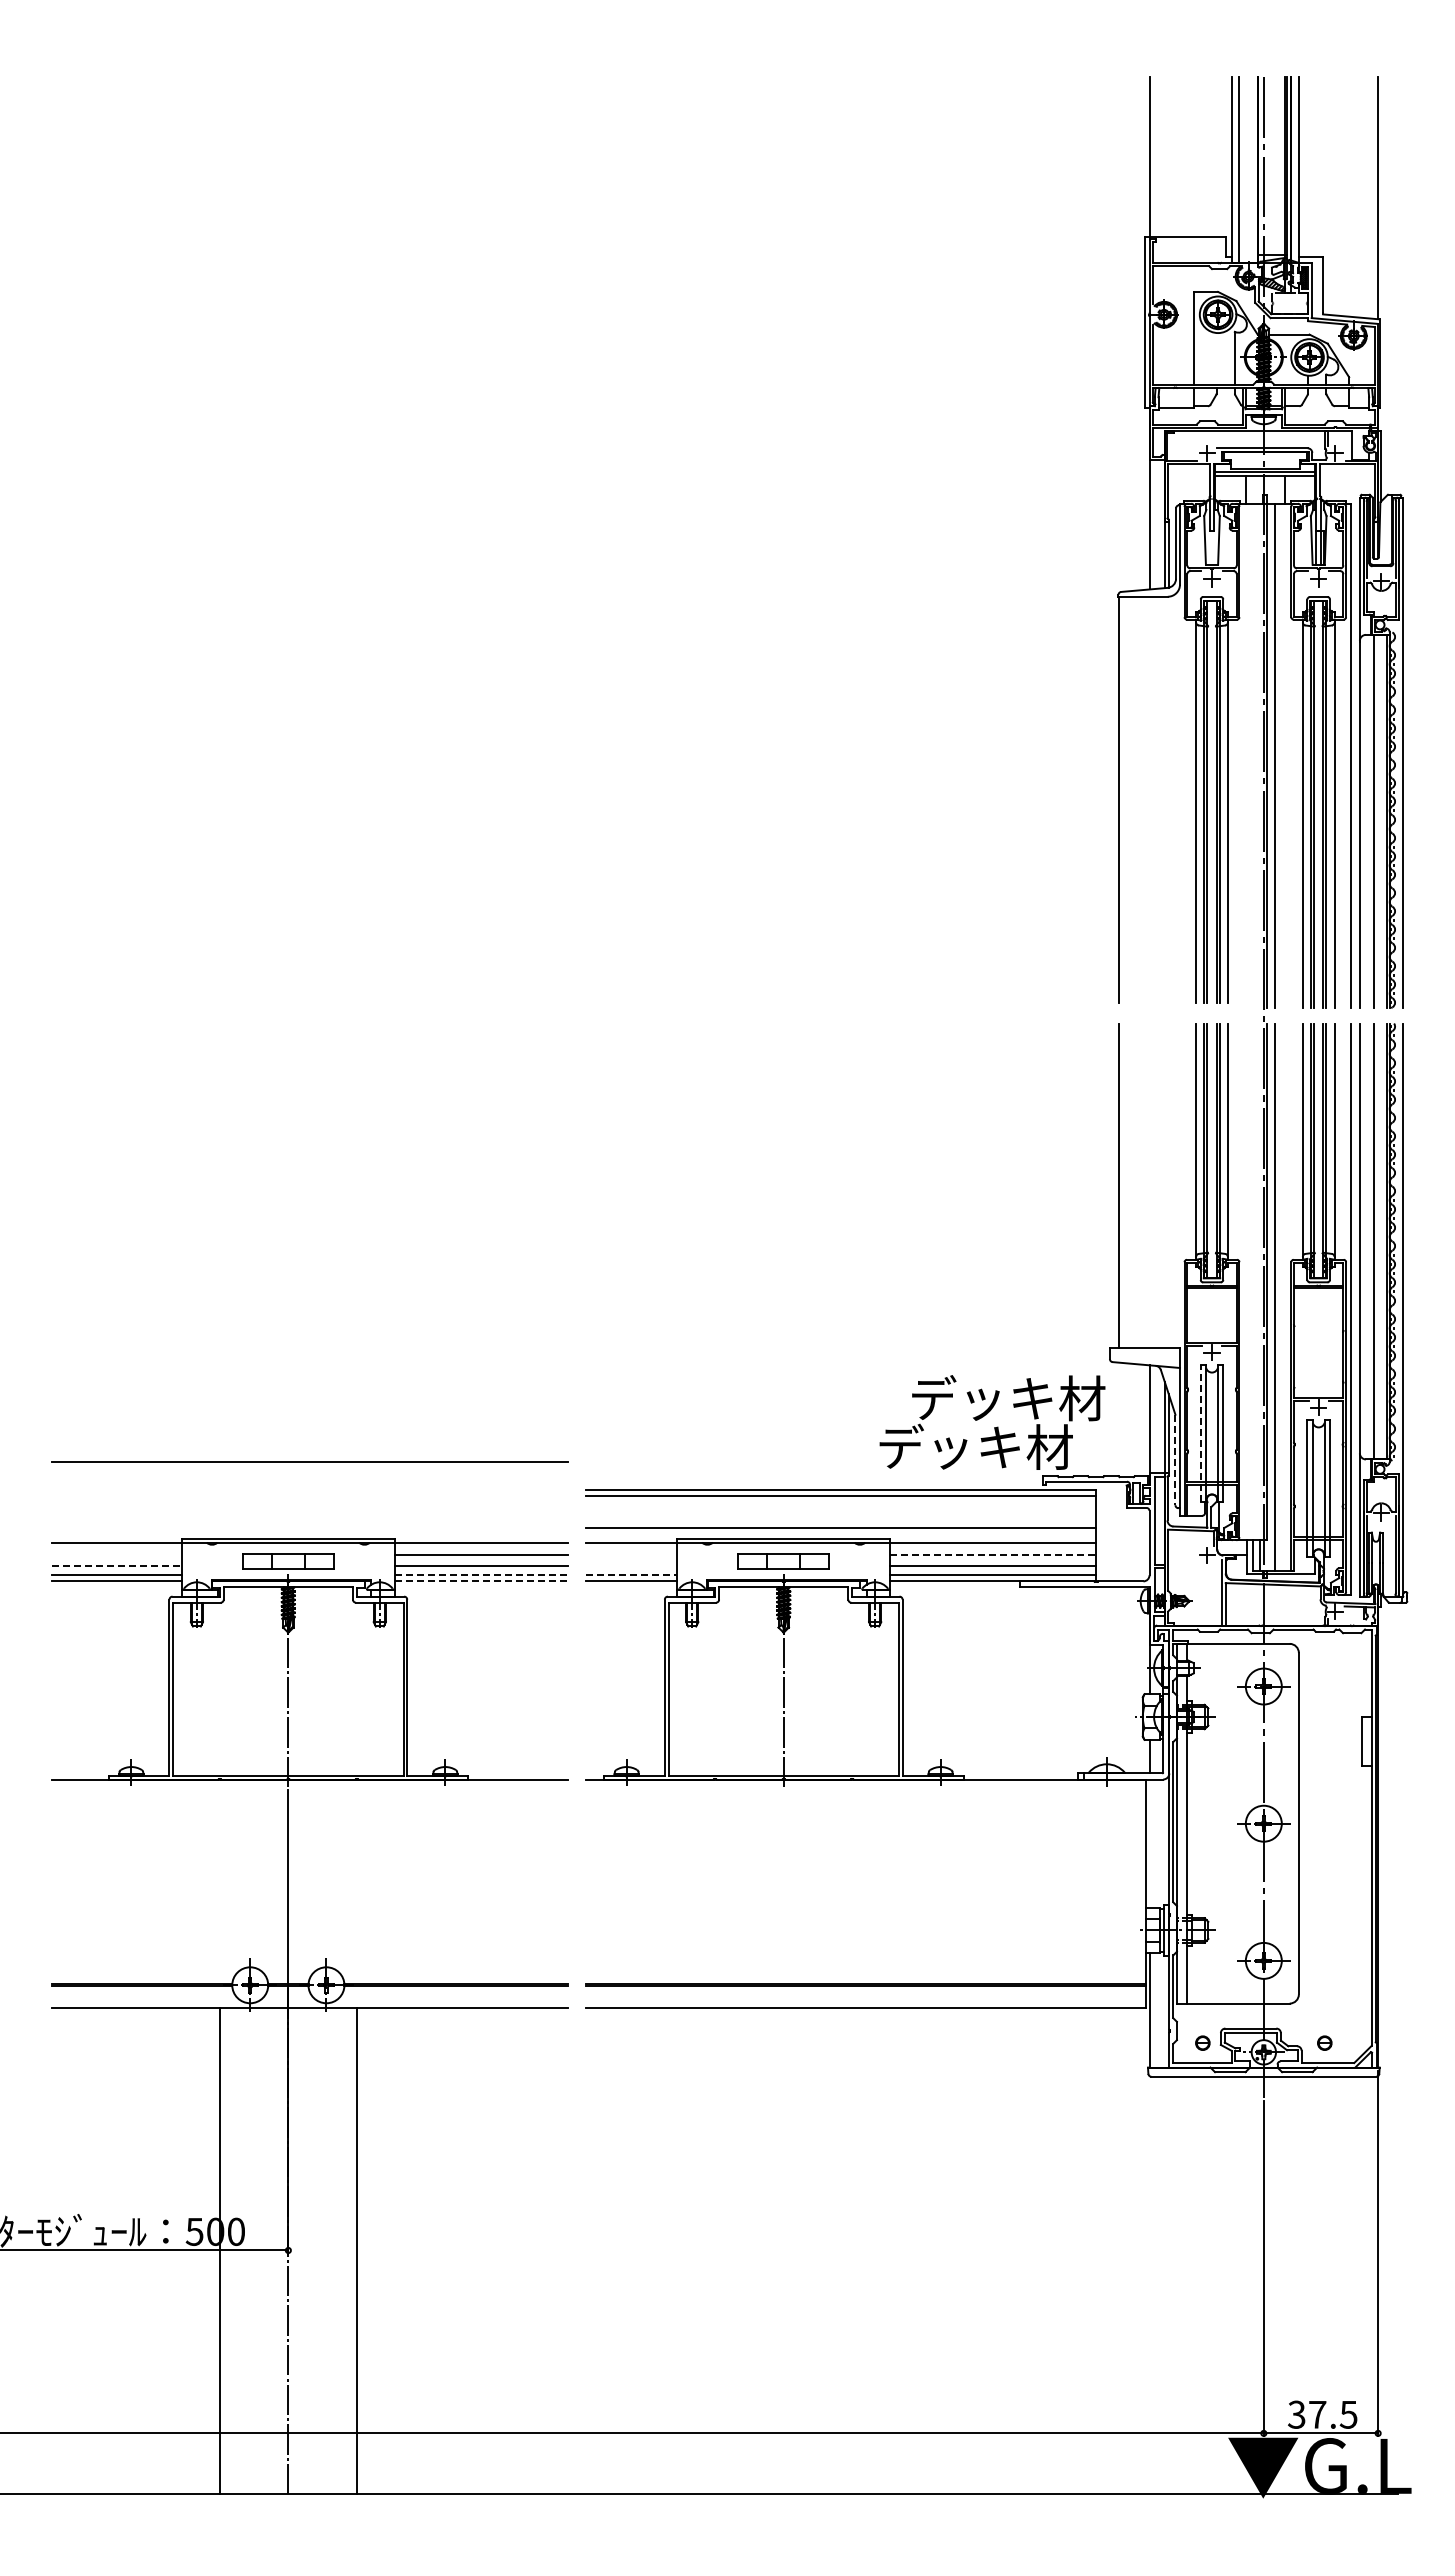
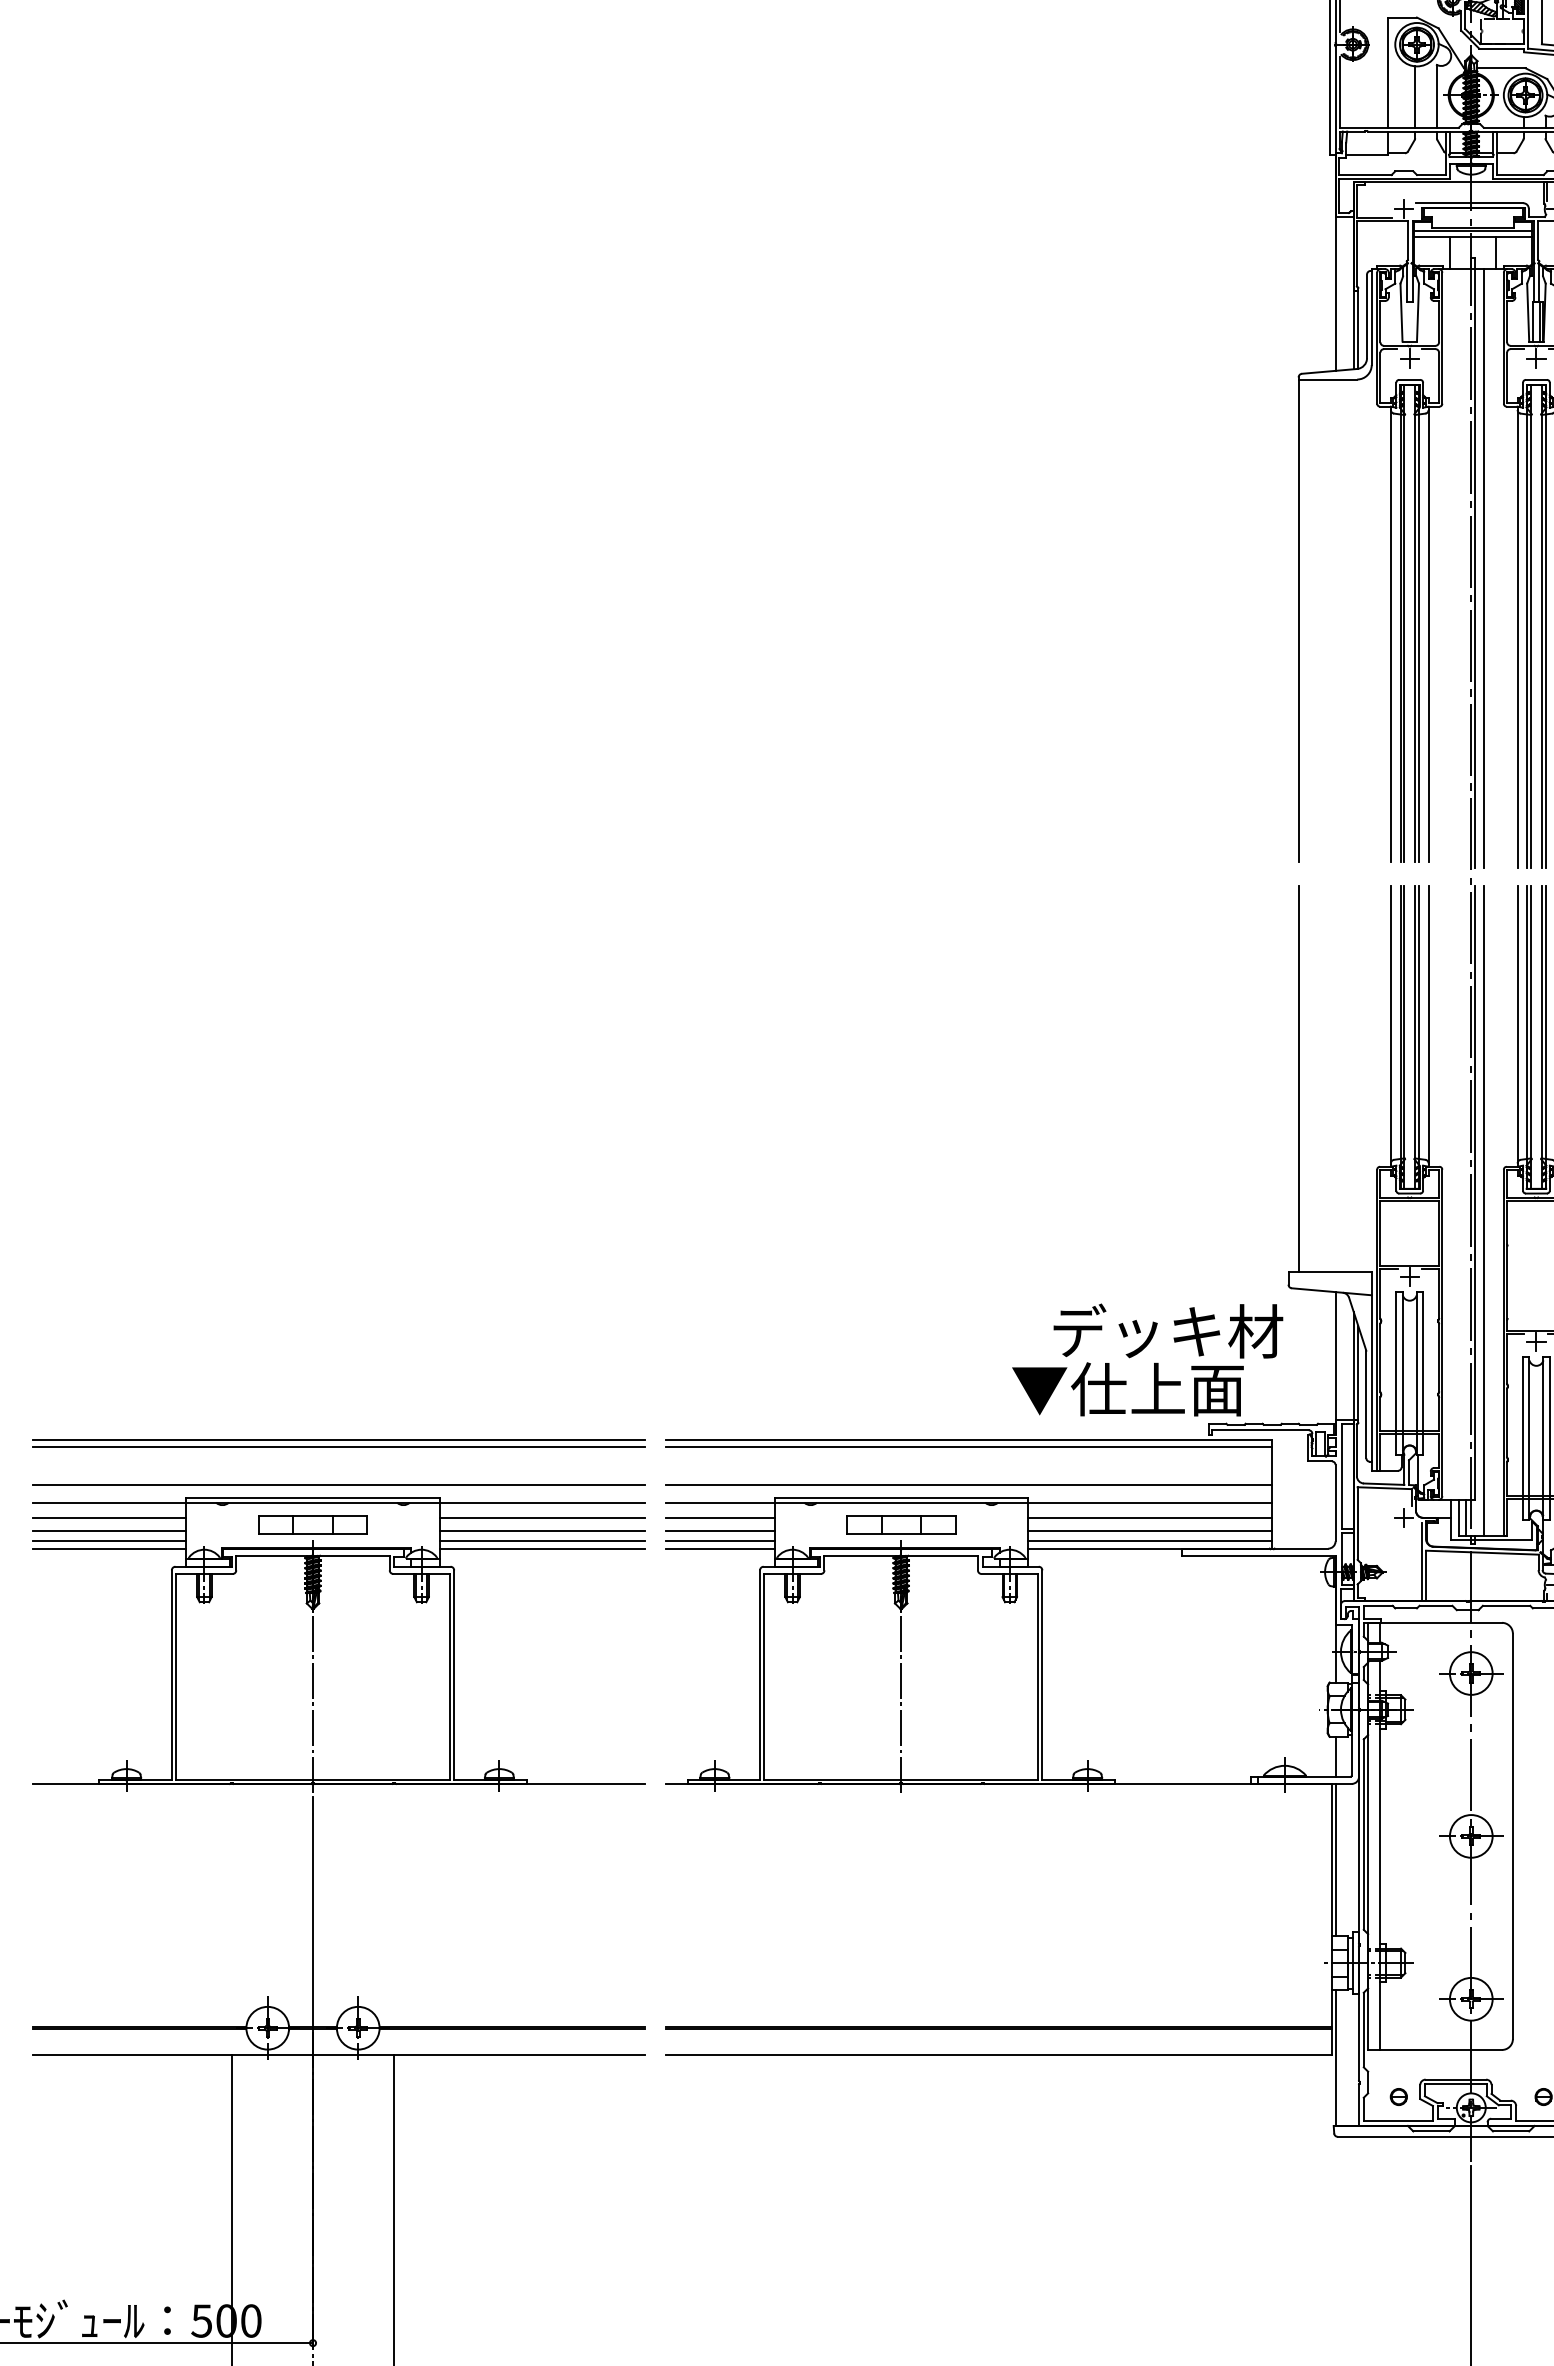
line: (1216, 358) -> (1415, 96), added
line: (1200, 1433) -> (1396, 1373), dashed -> solid
text: (974, 1446) -> (1127, 1388), デッキ材 -> ▼仕上面
line: (1175, 1460) -> (1366, 1405), dashed -> solid
line: (309, 1461) -> (338, 1484), moved
part: (309, 1492) -> (338, 1443), added
line: (116, 1555) -> (108, 1517), added
line: (631, 1555) -> (720, 1517), added
line: (993, 1555) -> (1150, 1517), dashed -> solid
line: (116, 1566) -> (108, 1530), dashed -> solid
line: (631, 1566) -> (720, 1530), added
line: (481, 1575) -> (542, 1541), dashed -> solid
line: (631, 1575) -> (720, 1541), dashed -> solid
line: (481, 1581) -> (542, 1548), dashed -> solid
line: (1149, 1843) -> (1335, 1859), added

